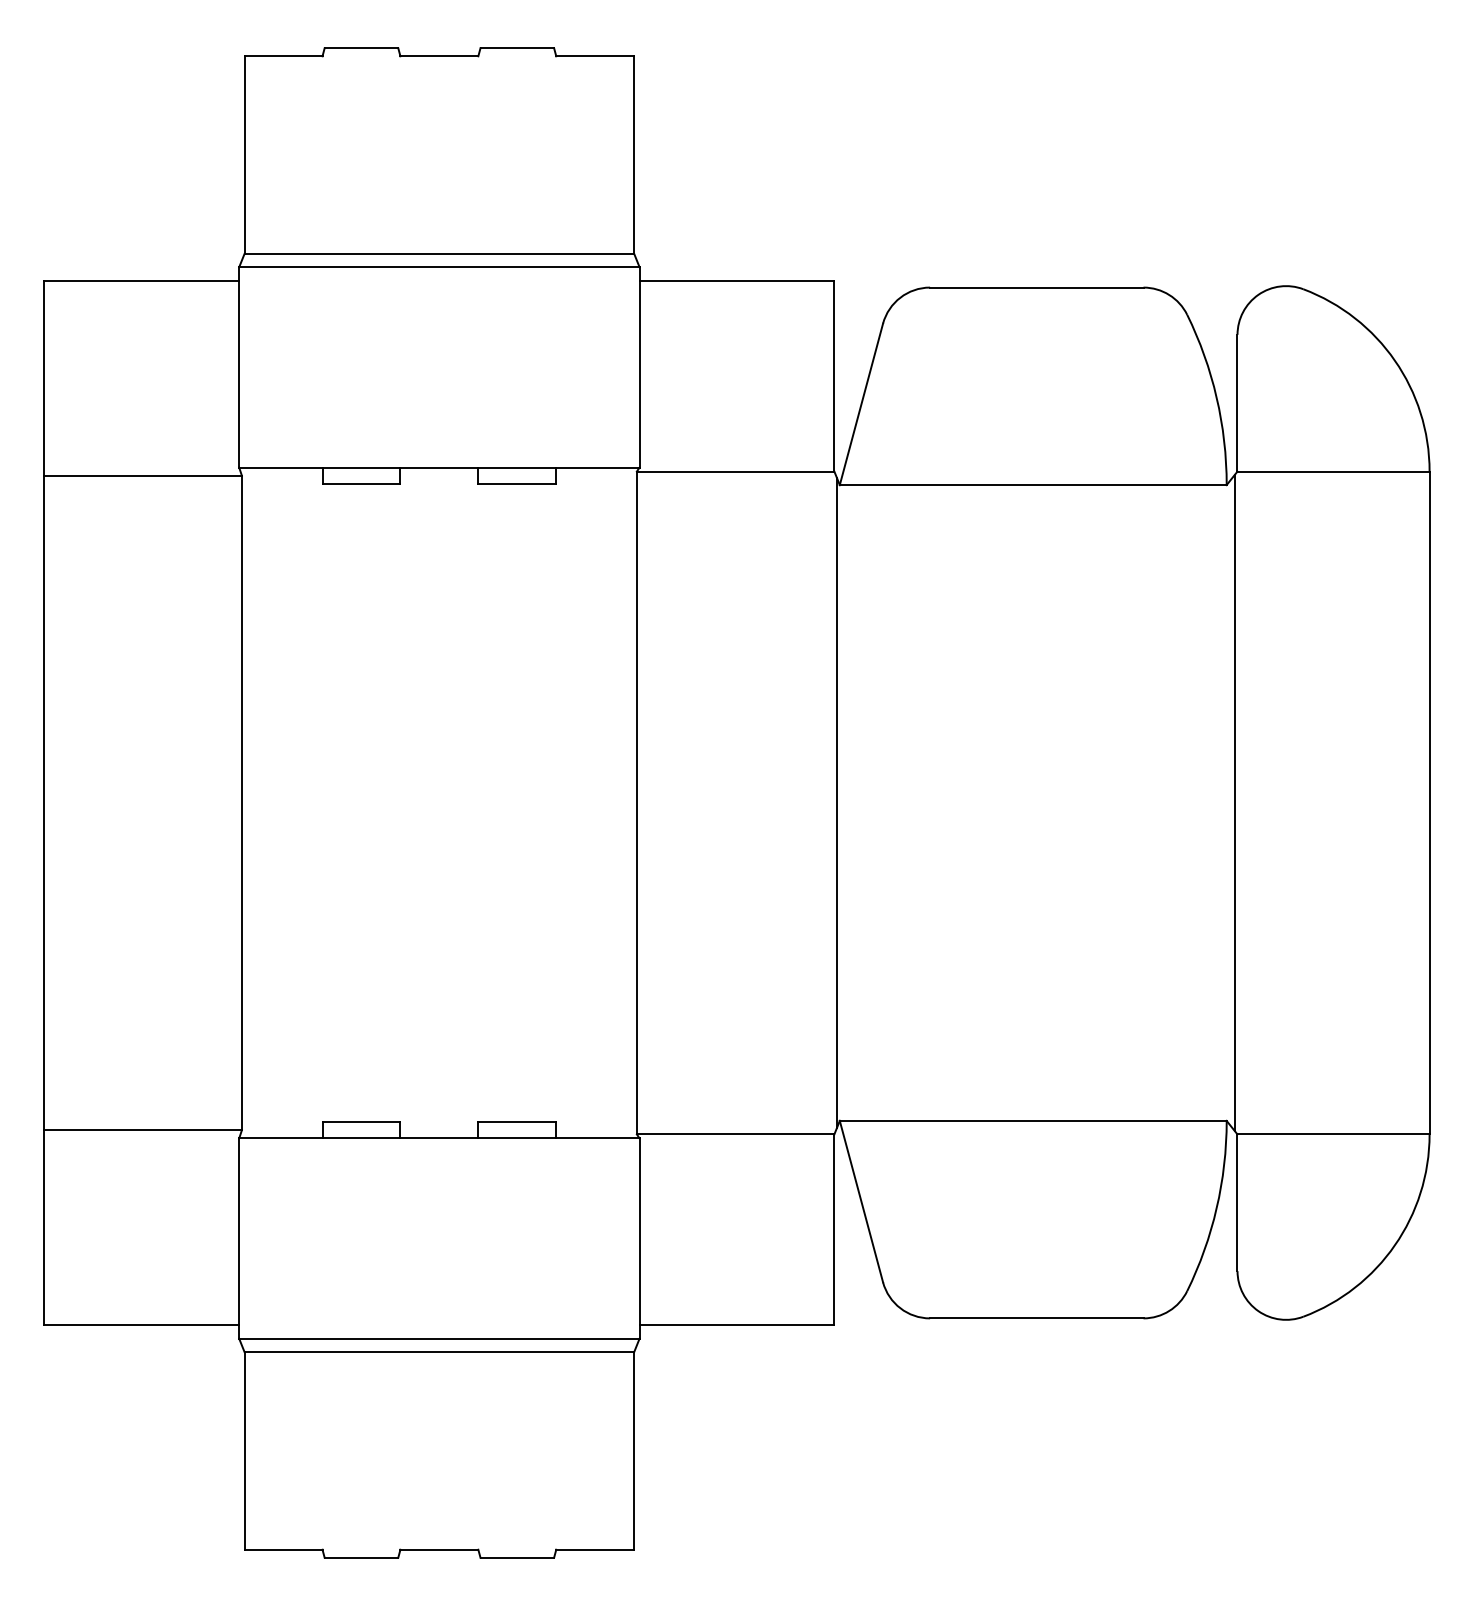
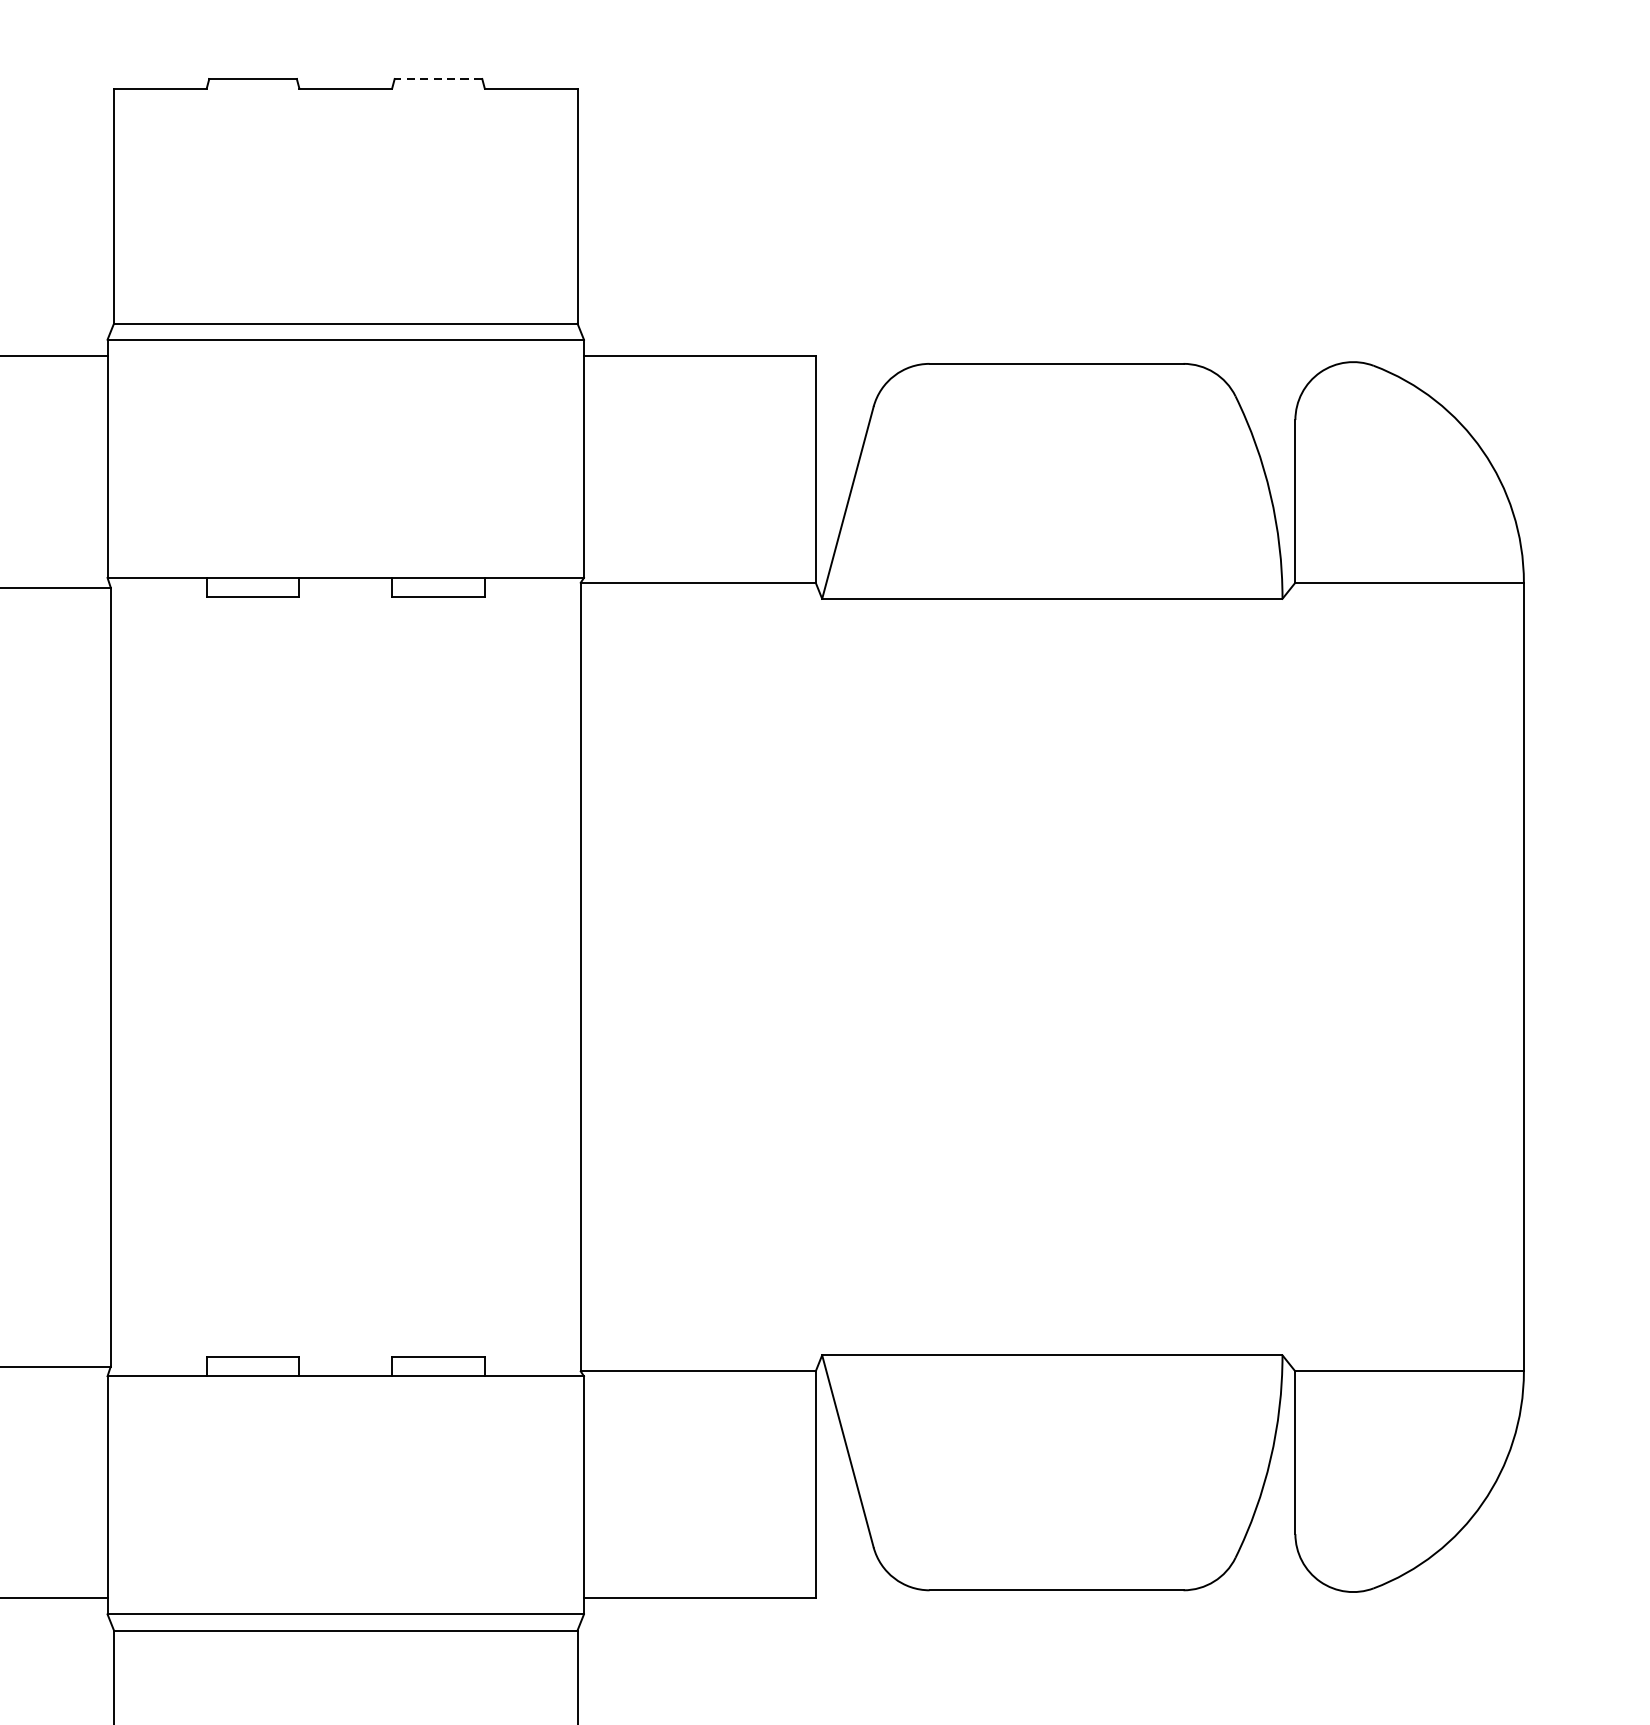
line: (517, 48) -> (438, 79), solid -> dashed
line: (837, 802) -> (819, 976), removed
line: (1234, 802) -> (1291, 976), removed

